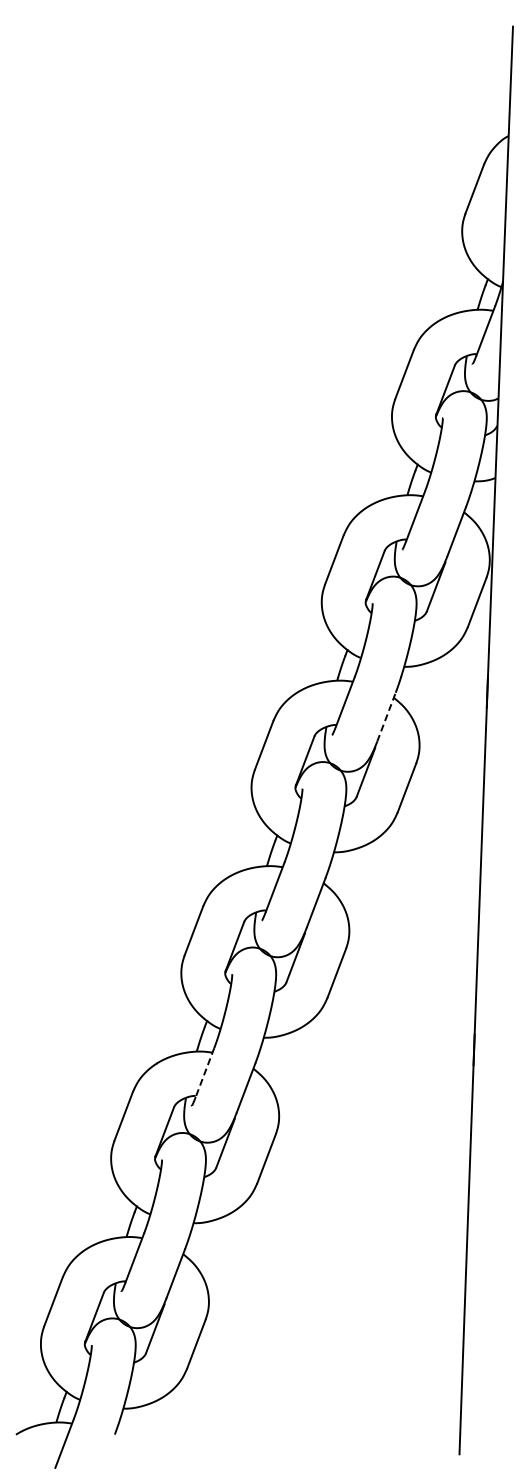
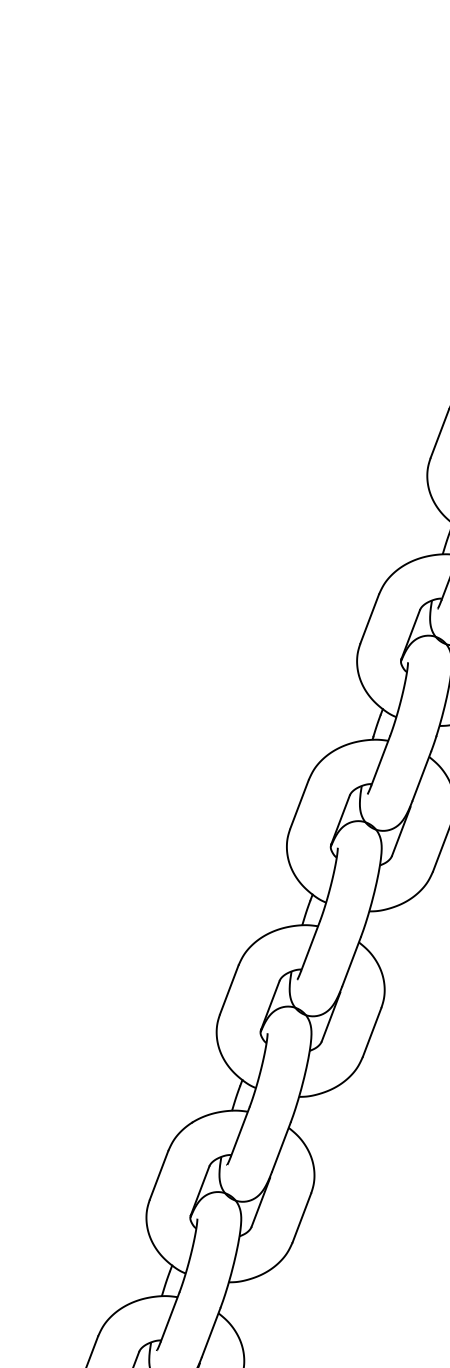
line: (386, 716) -> (421, 775), dashed -> solid
line: (204, 1073) -> (239, 1132), dashed -> solid

